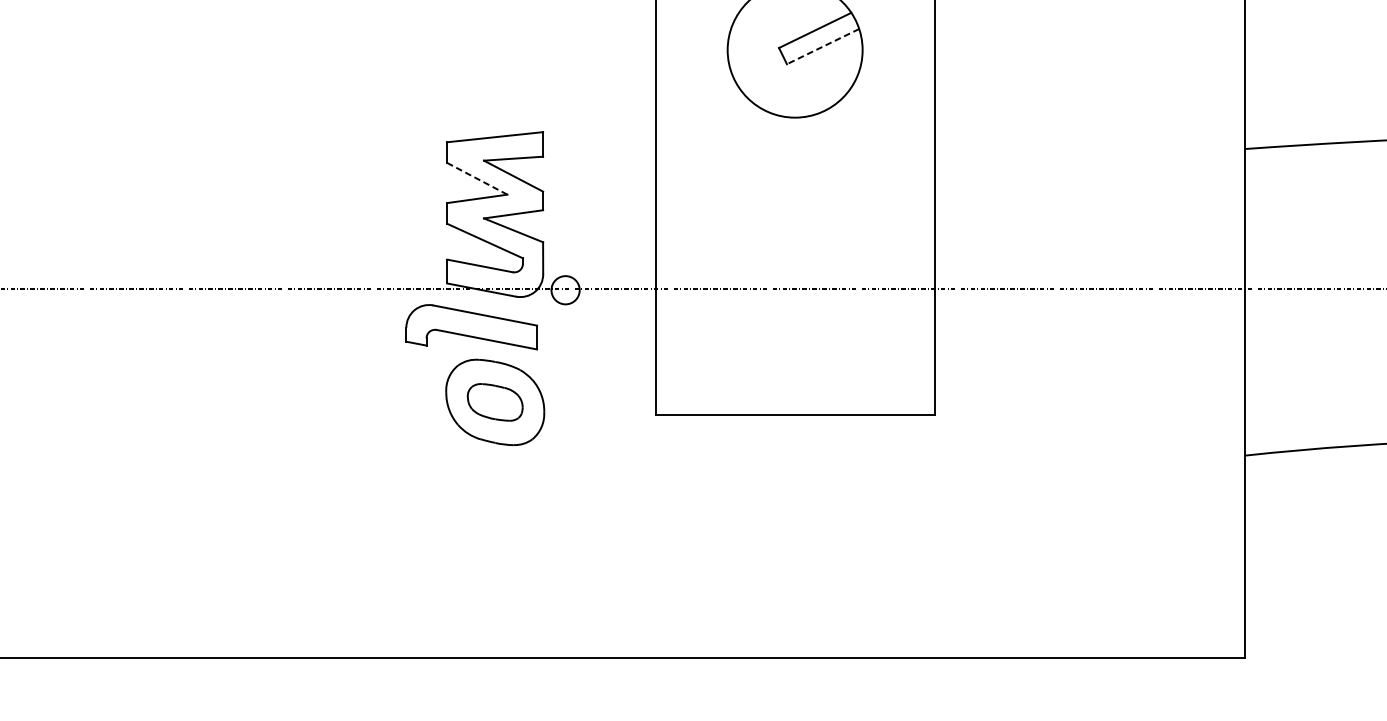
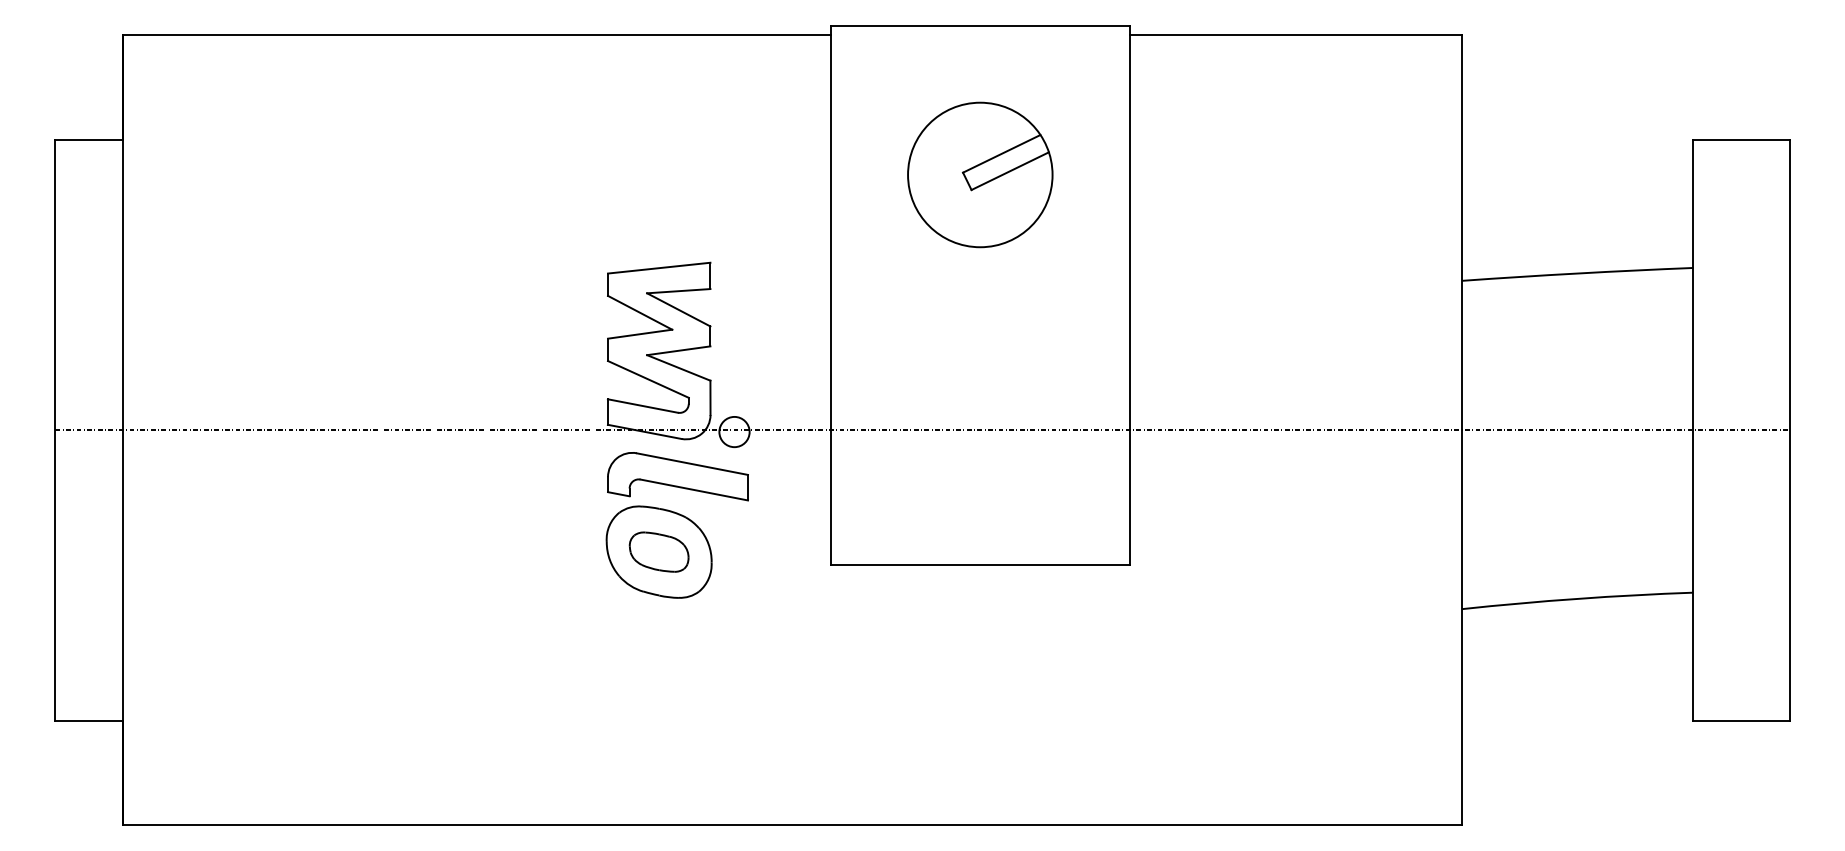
line: (822, 46) -> (1009, 171), dashed -> solid
line: (476, 178) -> (639, 312), dashed -> solid
part: (471, 327) -> (677, 476), moved

